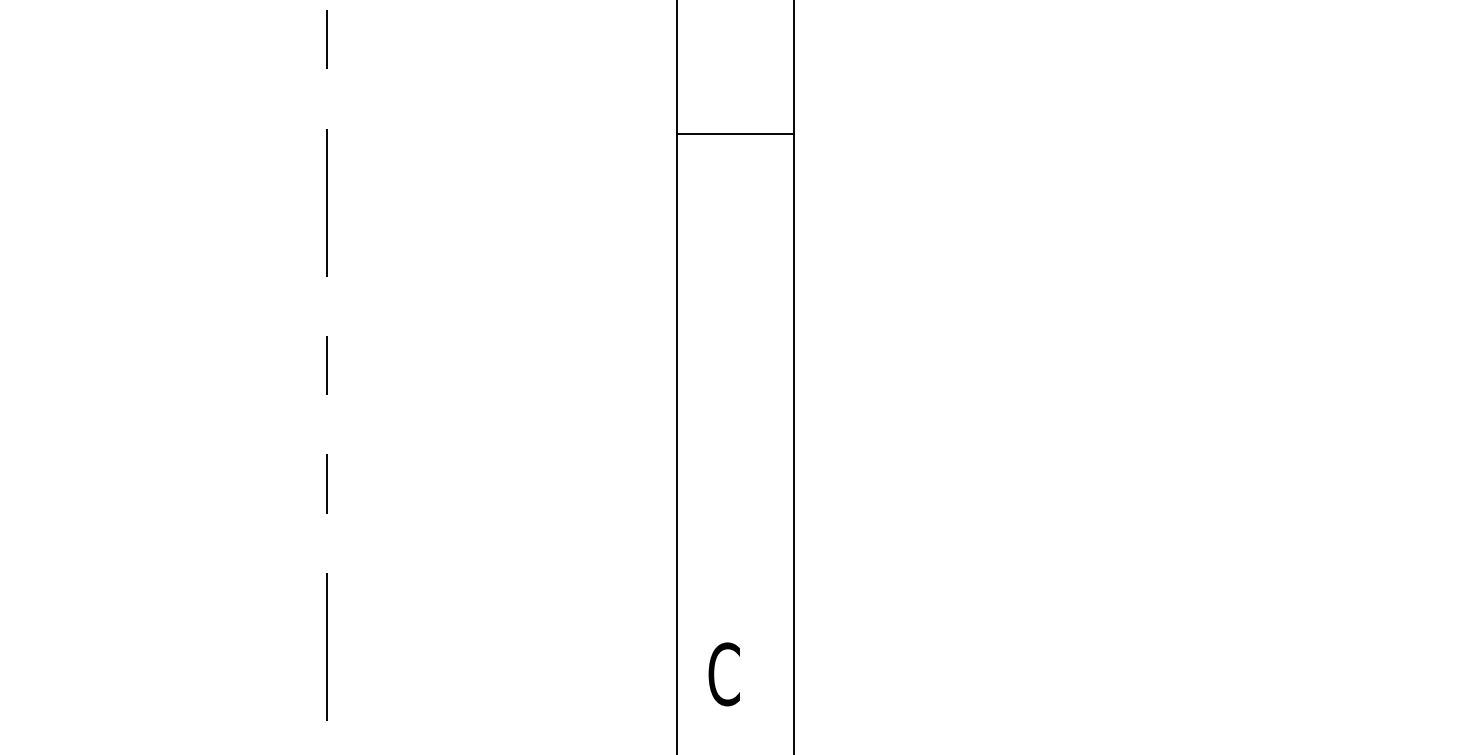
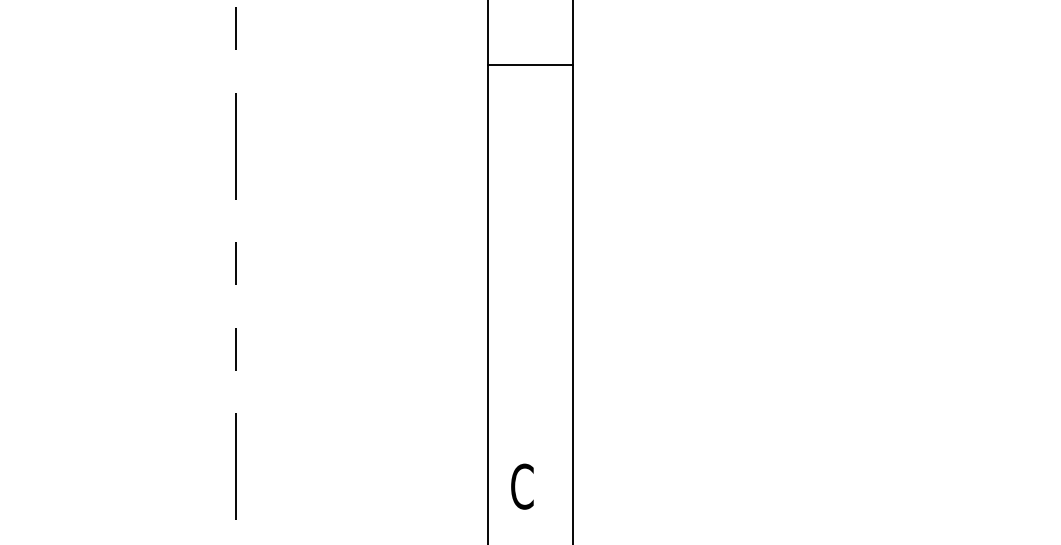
line: (735, 134) -> (530, 65), moved

